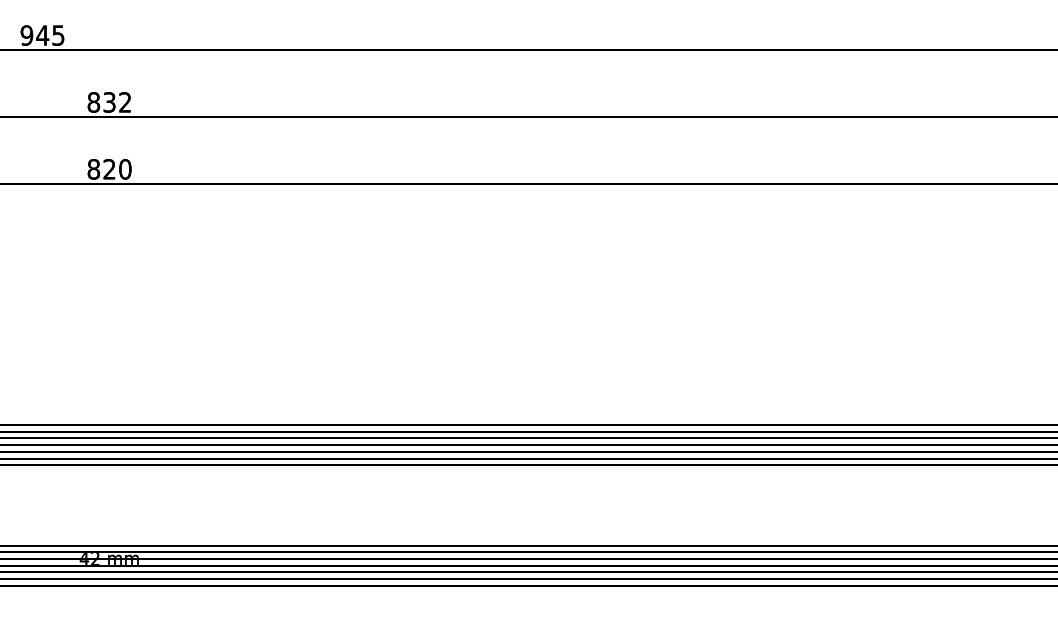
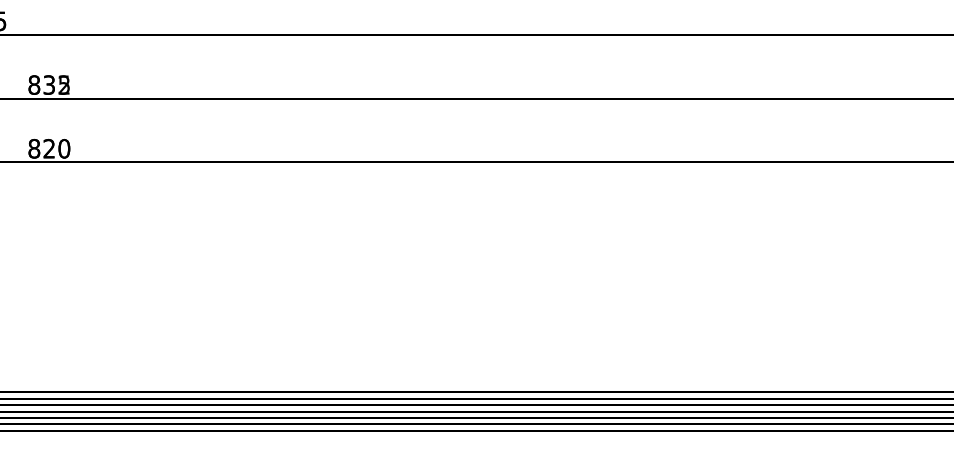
text: (125, 102) -> (64, 85), 832 -> 835

